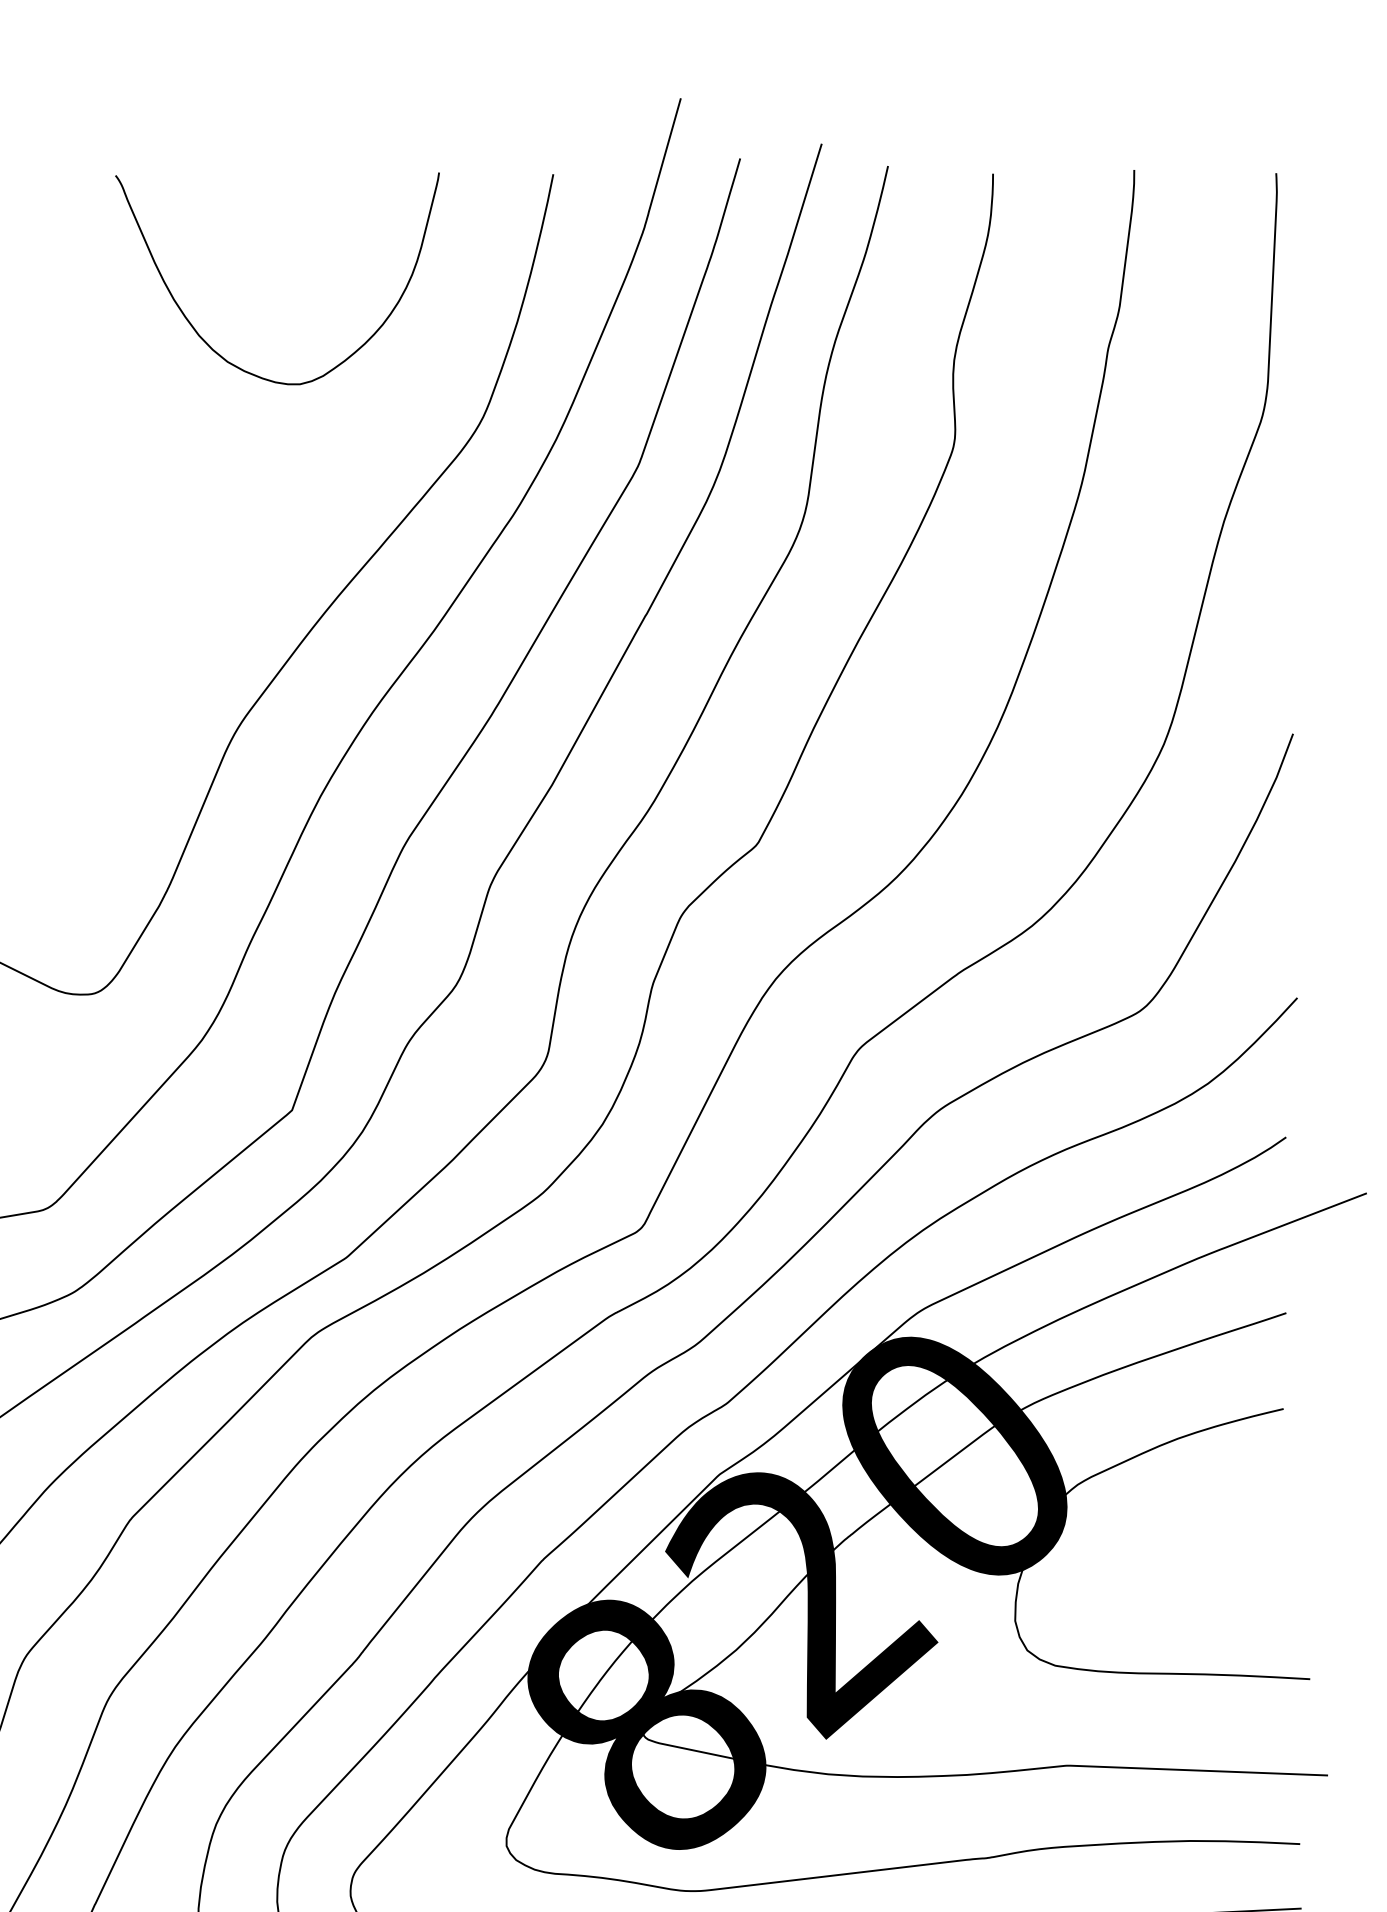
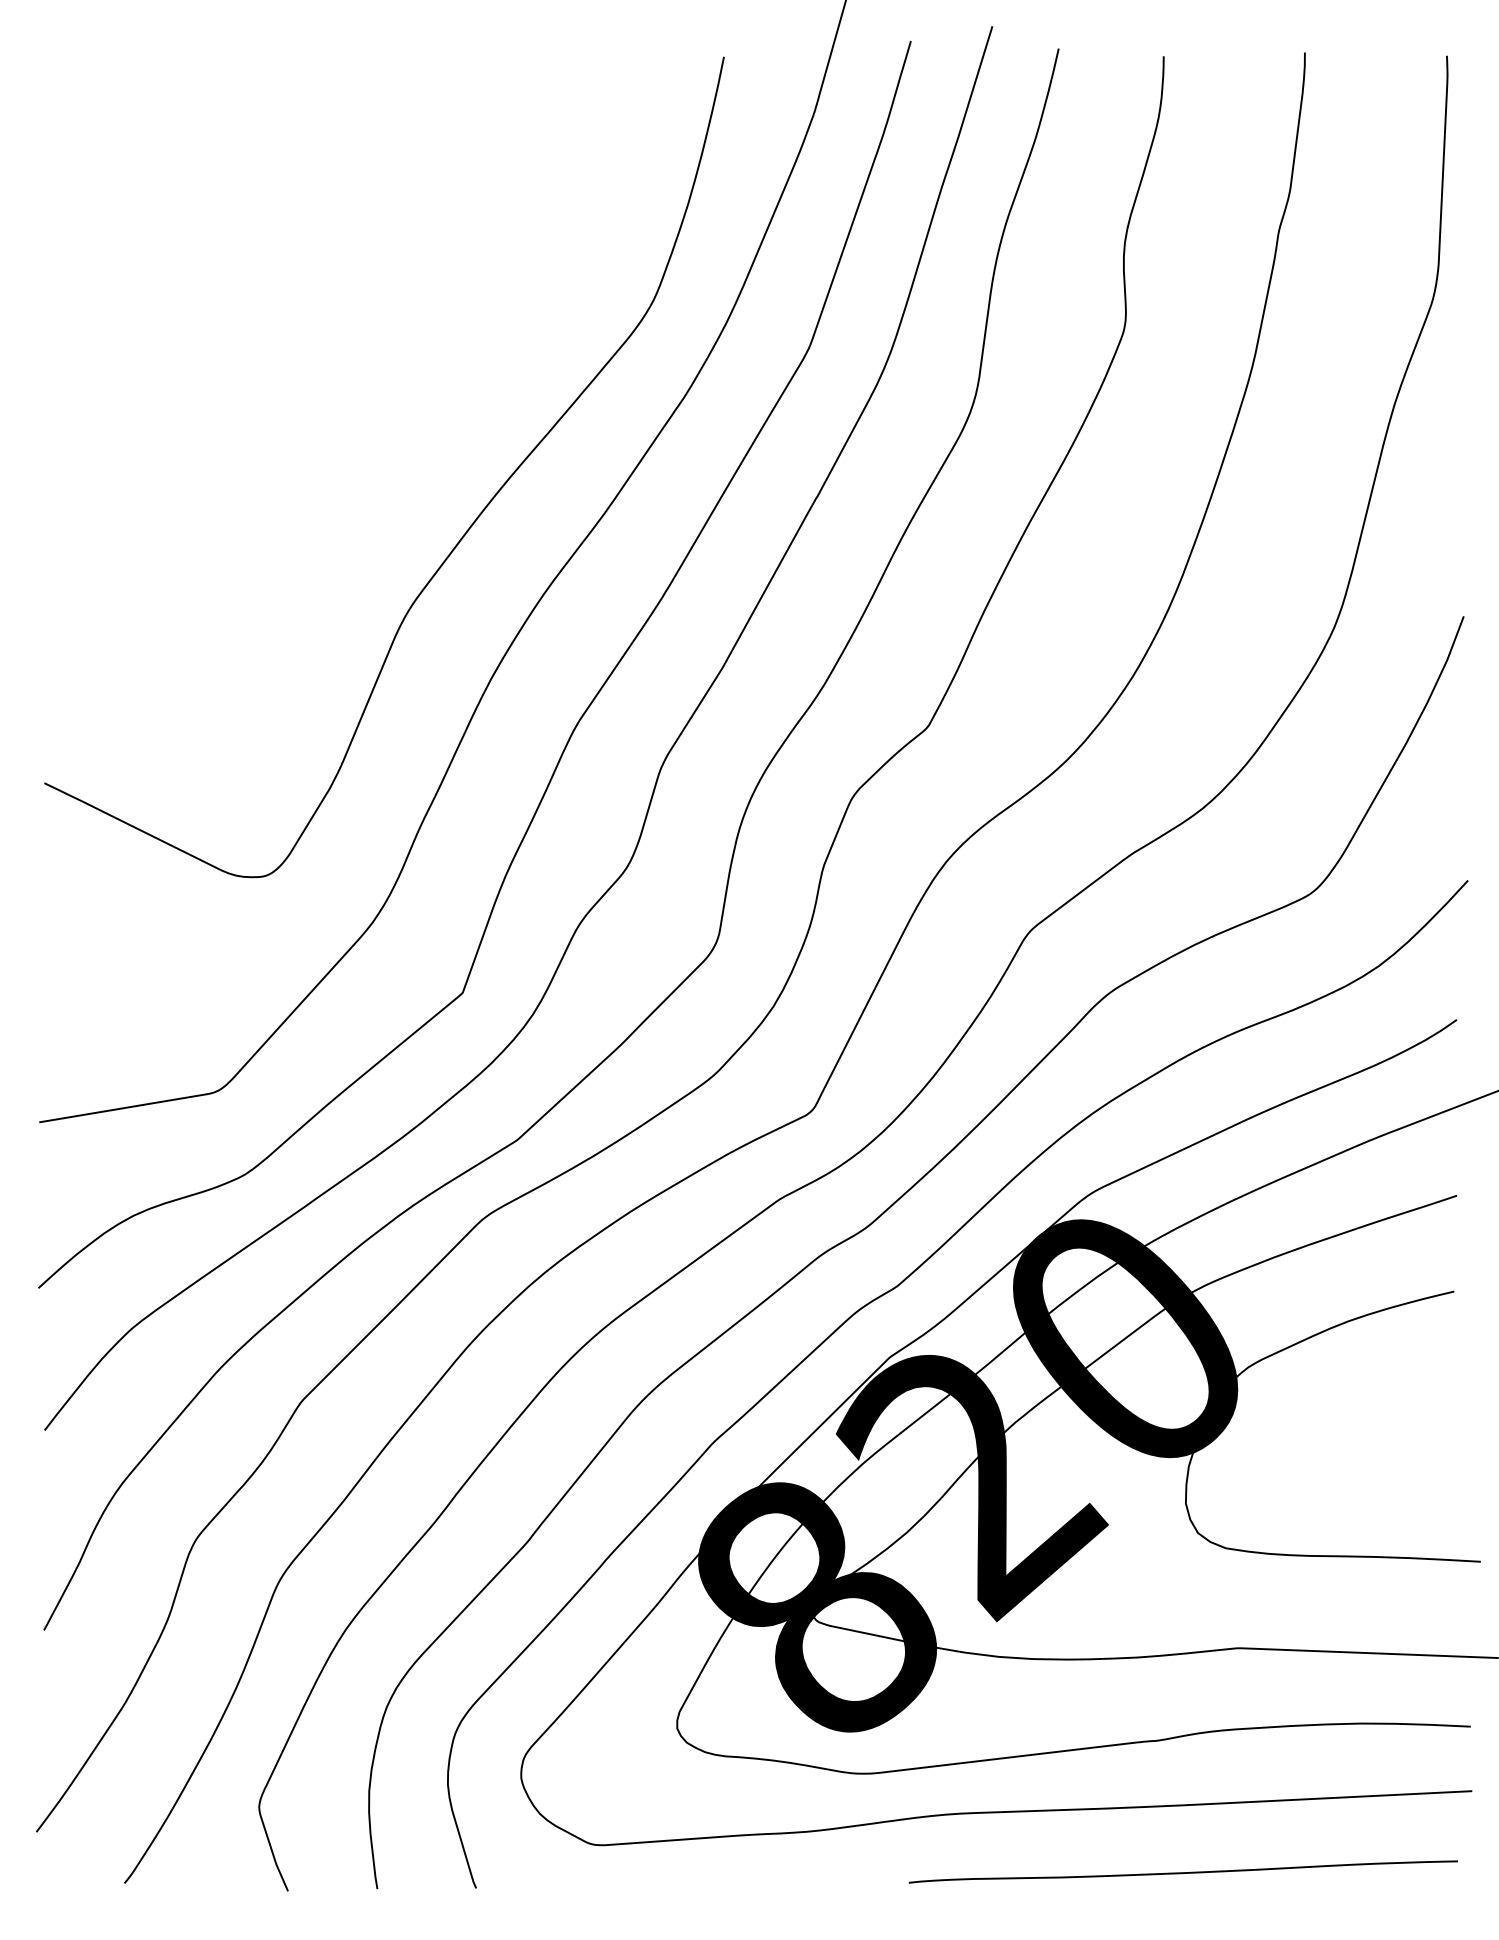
curve: (209, 344) -> (380, 227), removed

